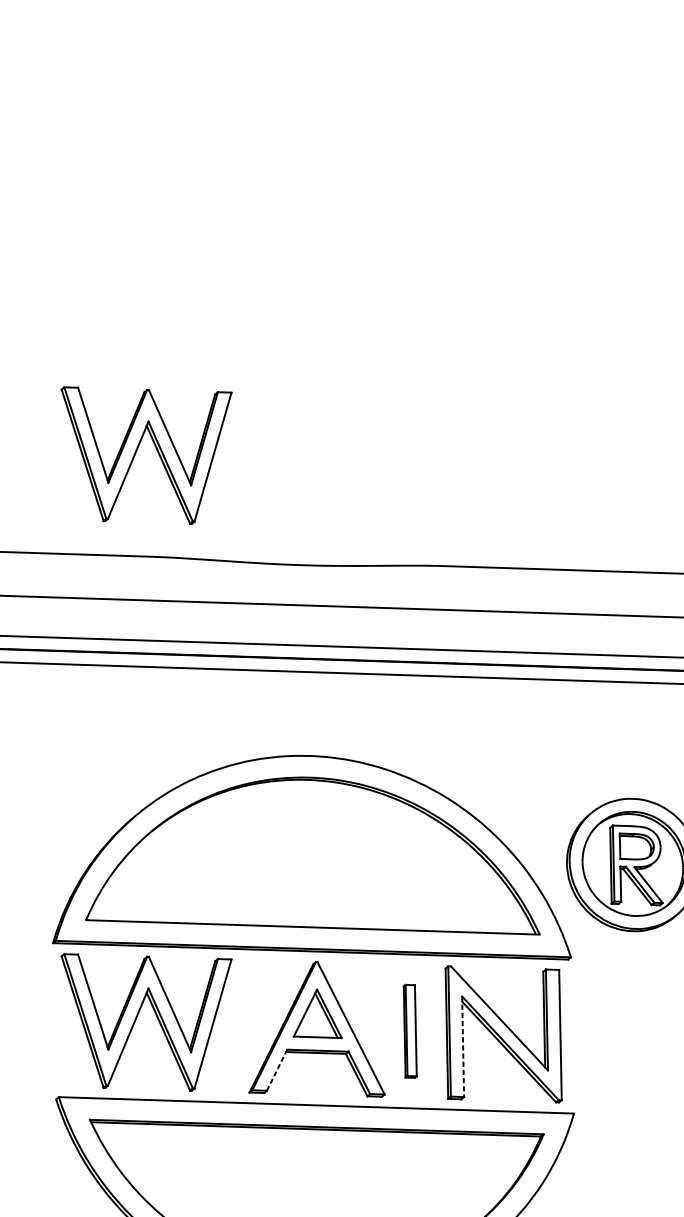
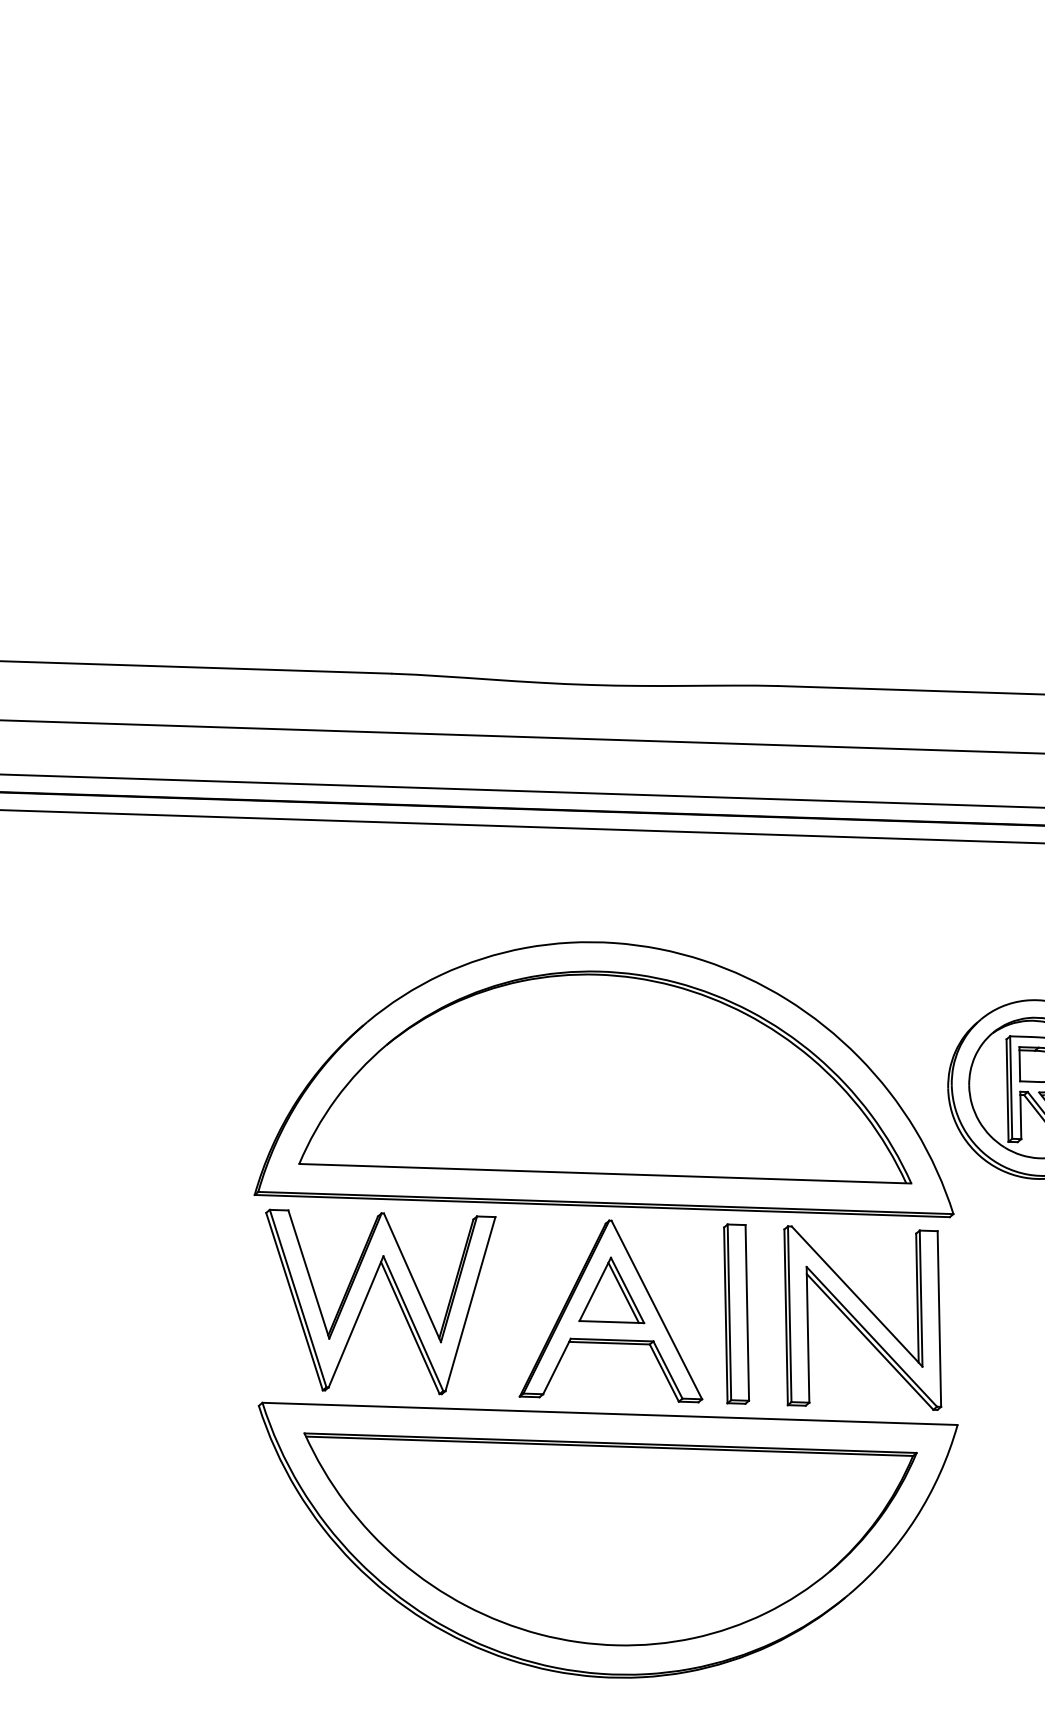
part: (137, 450) -> (368, 530), removed
part: (410, 1030) -> (736, 1313), size x1.43
line: (463, 1046) -> (808, 1334), dashed -> solid
line: (276, 1070) -> (556, 1366), dashed -> solid

